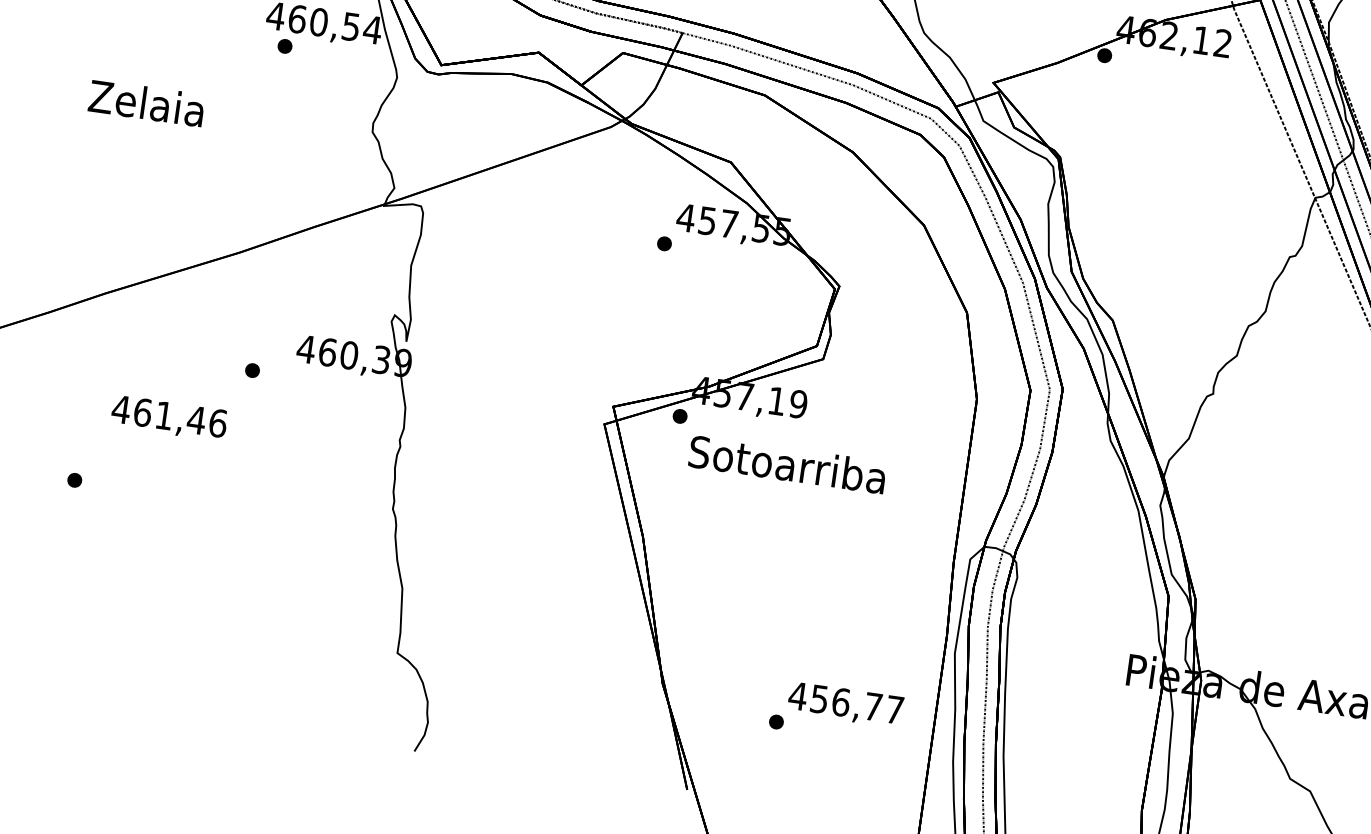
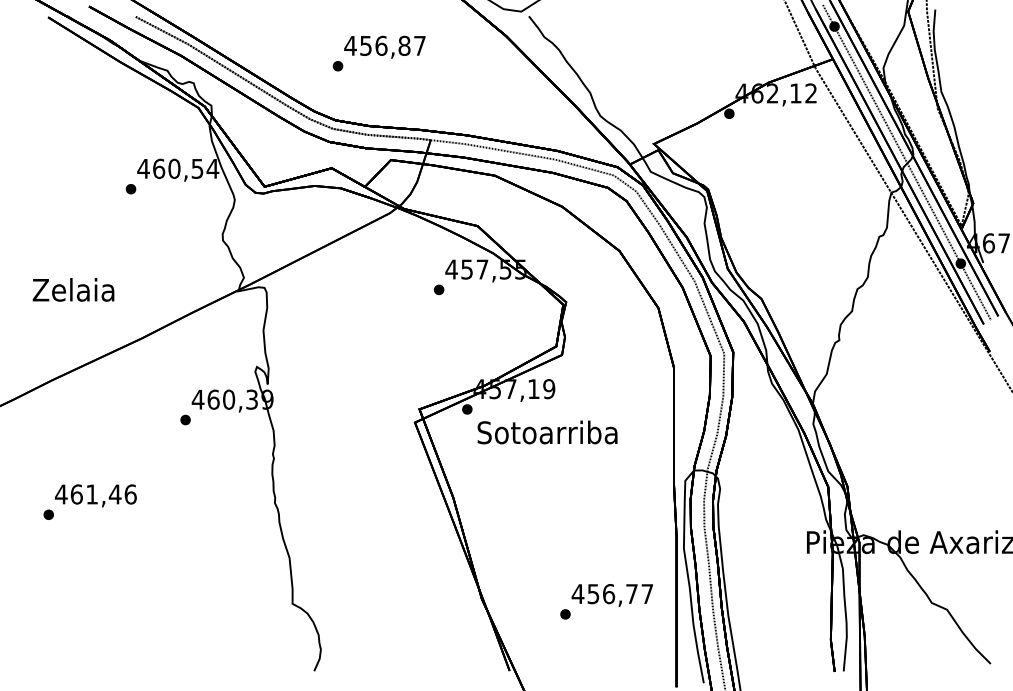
part: (284, 46) -> (130, 189), moved
text: (146, 102) -> (73, 289), moved
part: (252, 369) -> (185, 419), moved
text: (168, 417) -> (95, 495), moved

